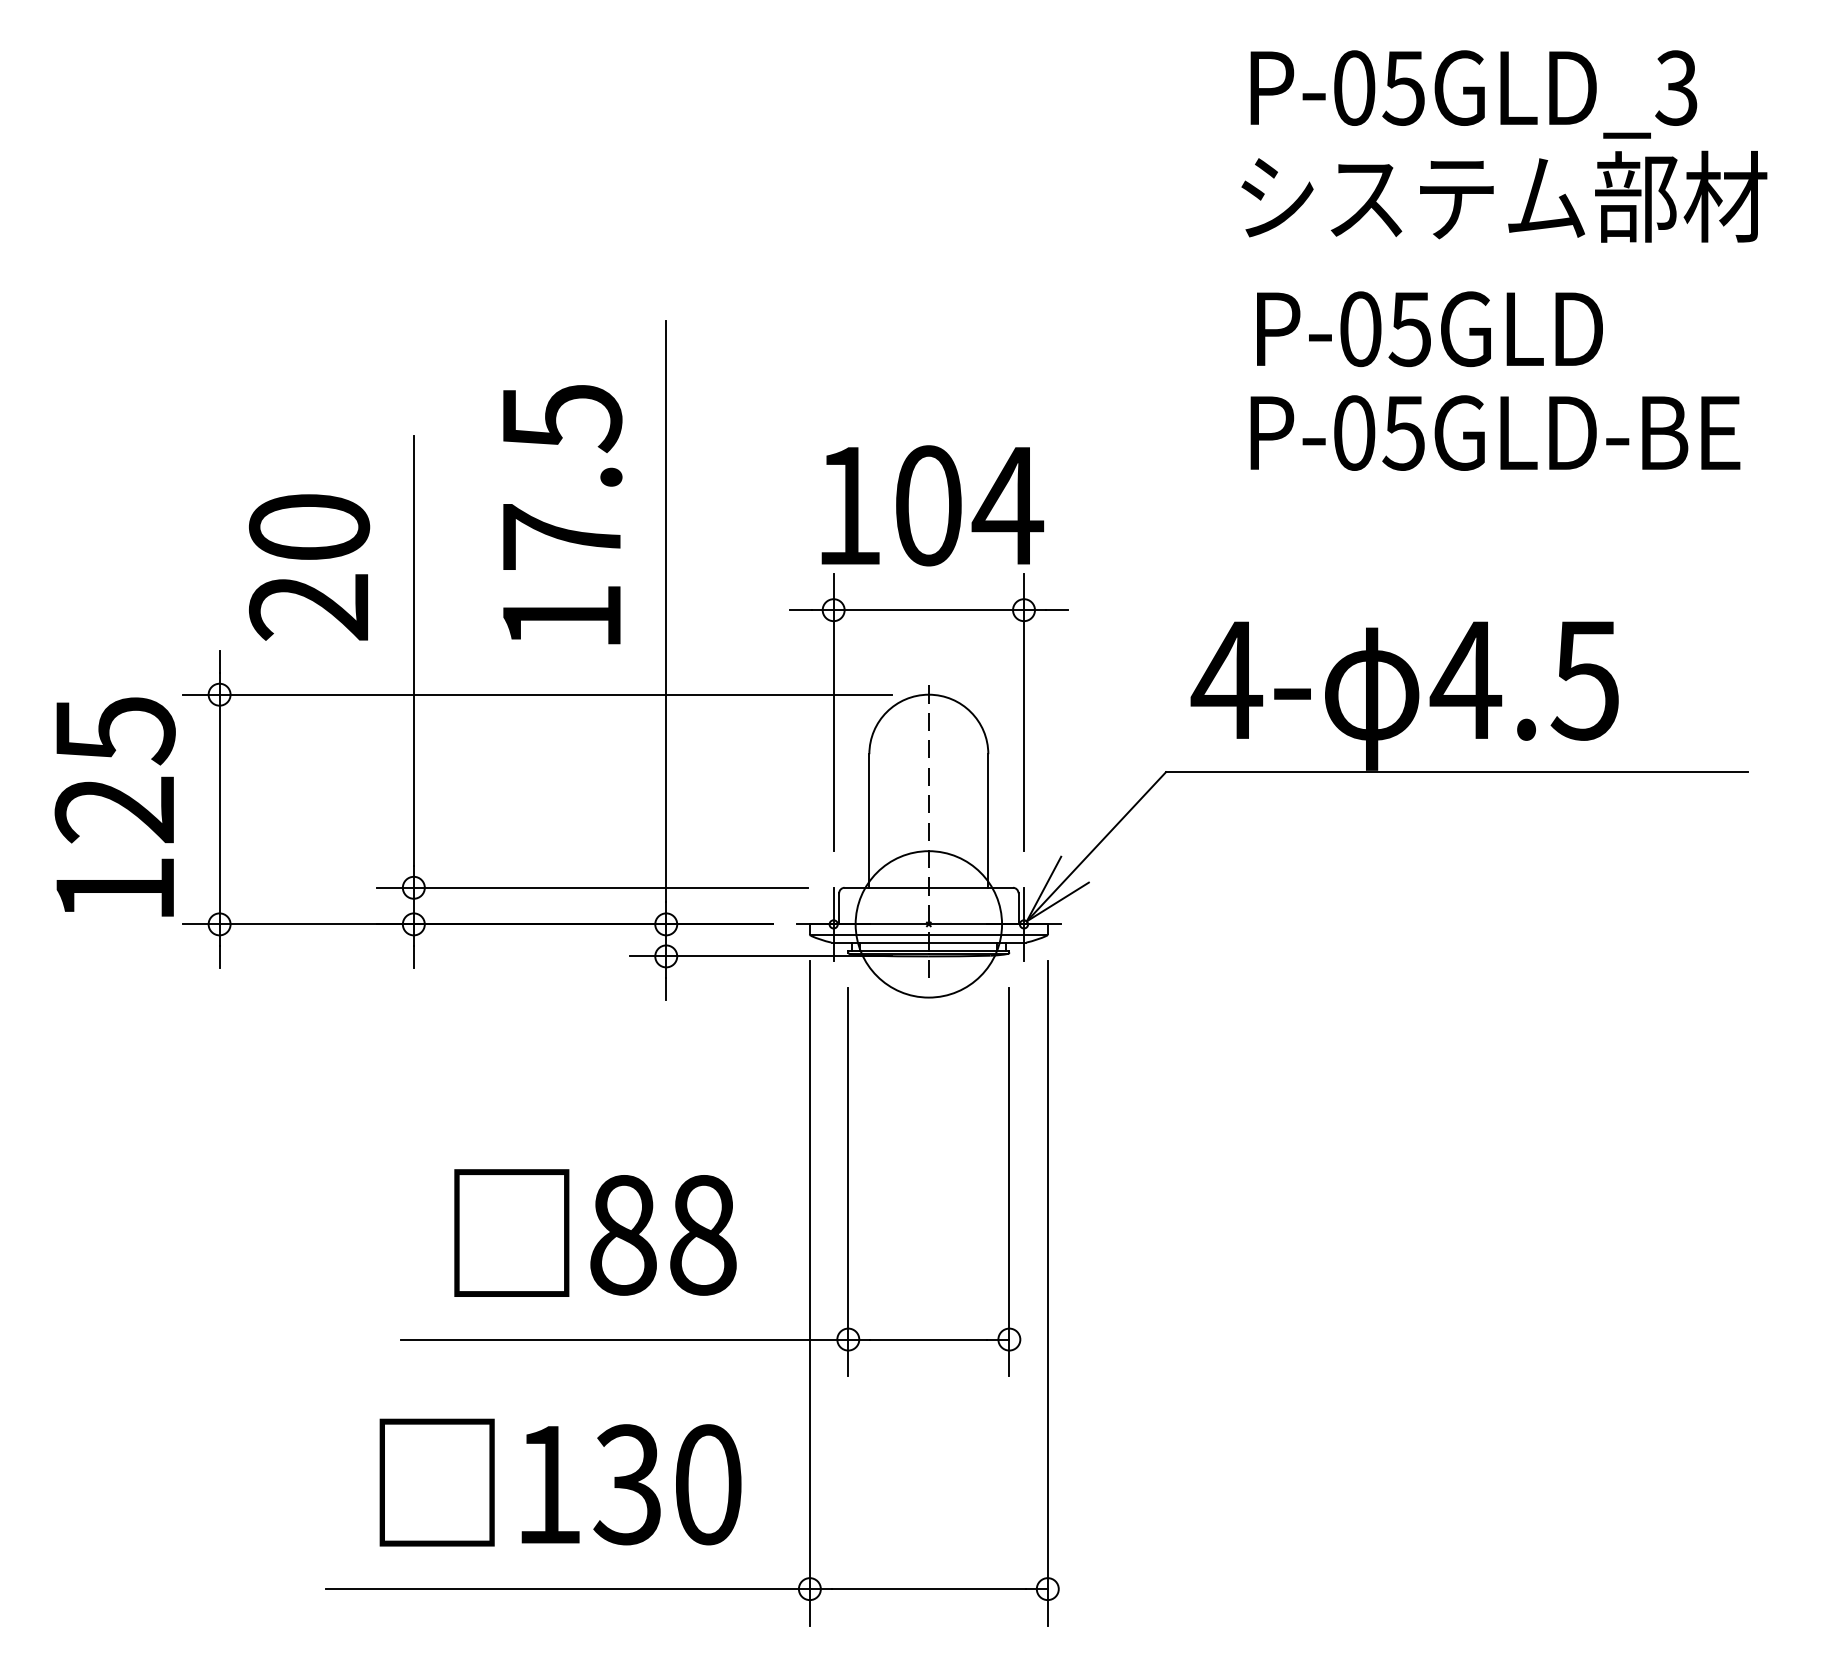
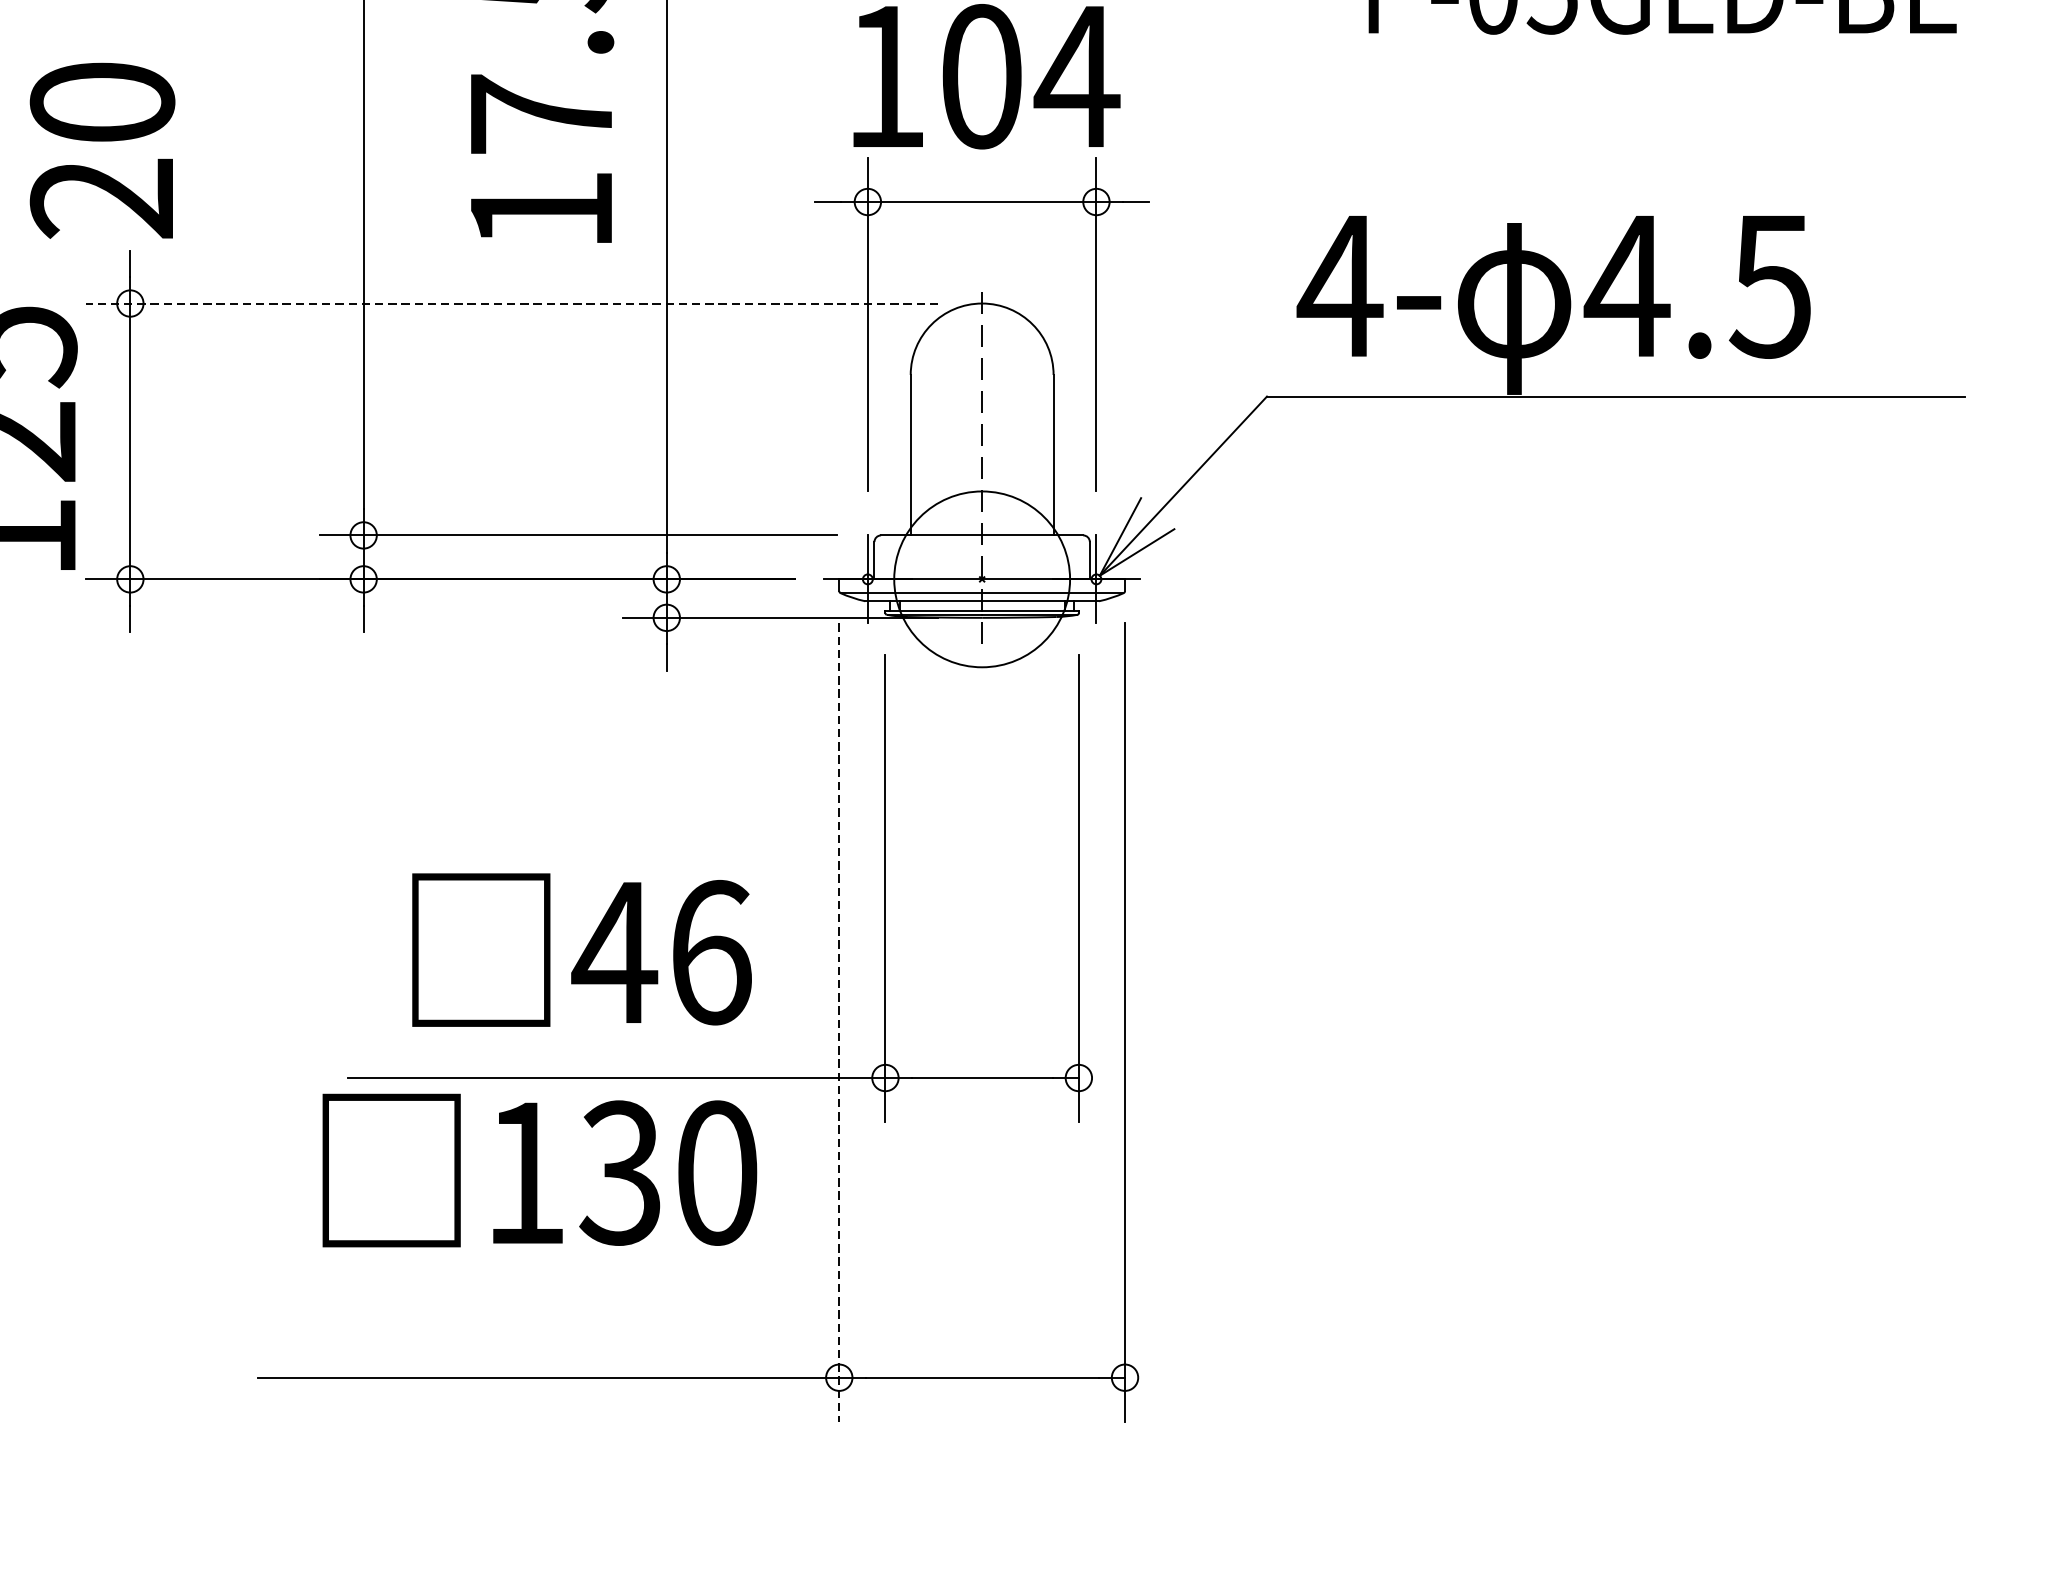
text: (309, 567) -> (102, 150), moved
line: (537, 694) -> (512, 303), solid -> dashed
text: (661, 1234) -> (661, 951), 88 -> 46
line: (809, 1293) -> (838, 1022), solid -> dashed
text: (560, 1482) -> (539, 1170), moved

